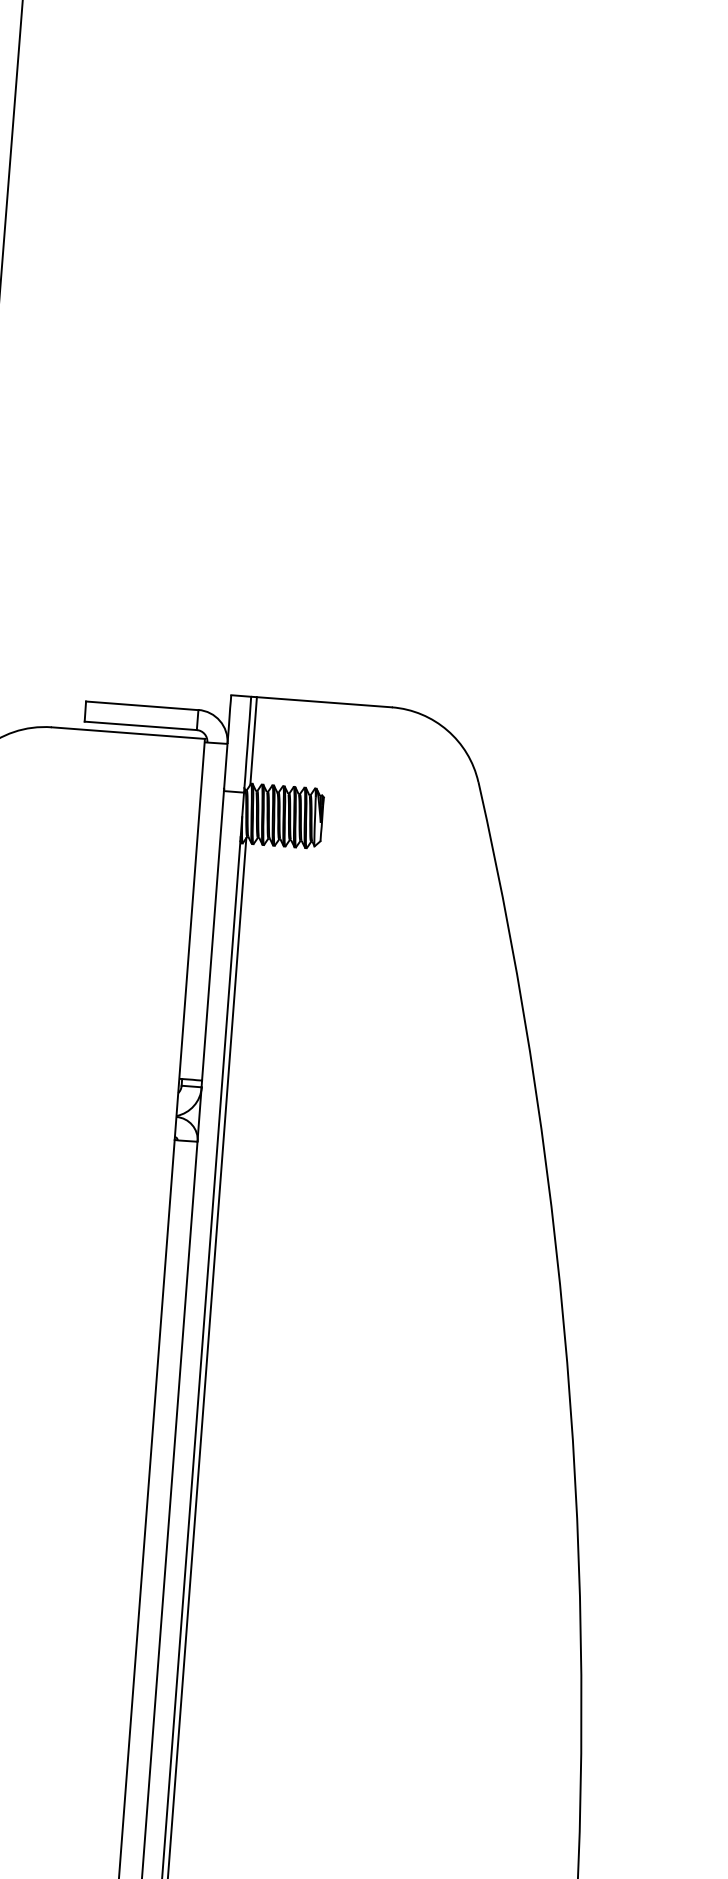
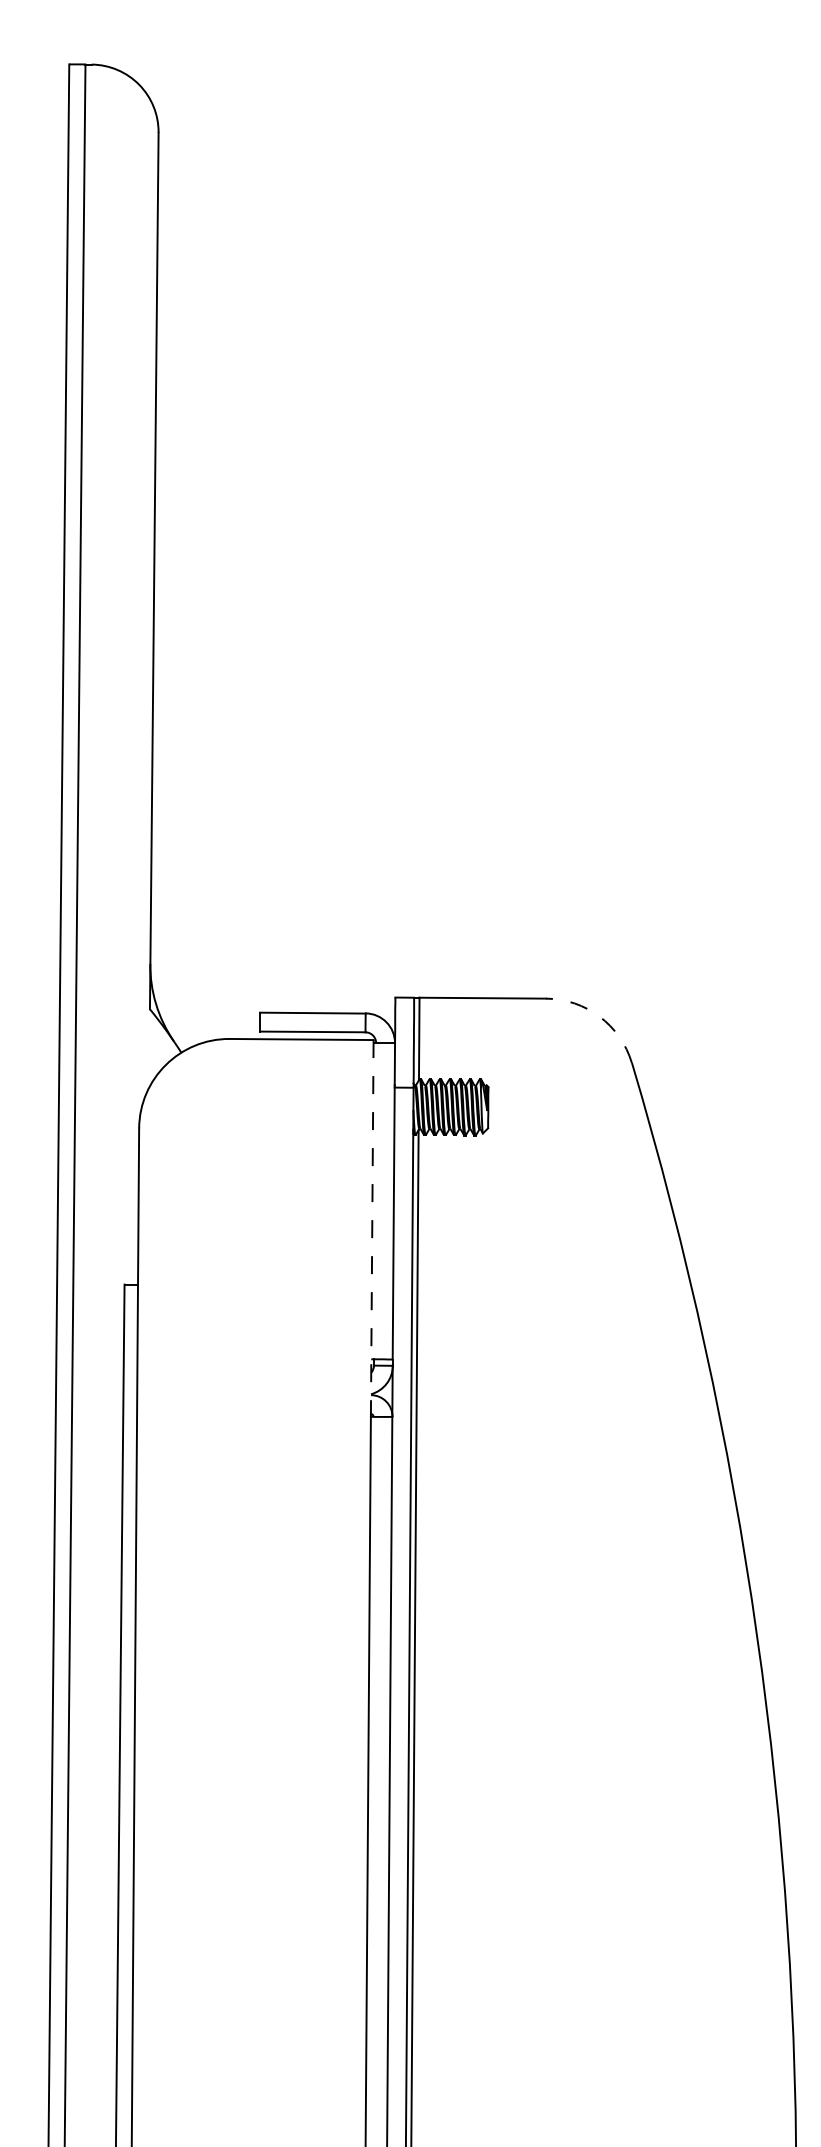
arc: (447, 730) -> (599, 1016), solid -> dashed
line: (190, 939) -> (372, 1228), solid -> dashed

